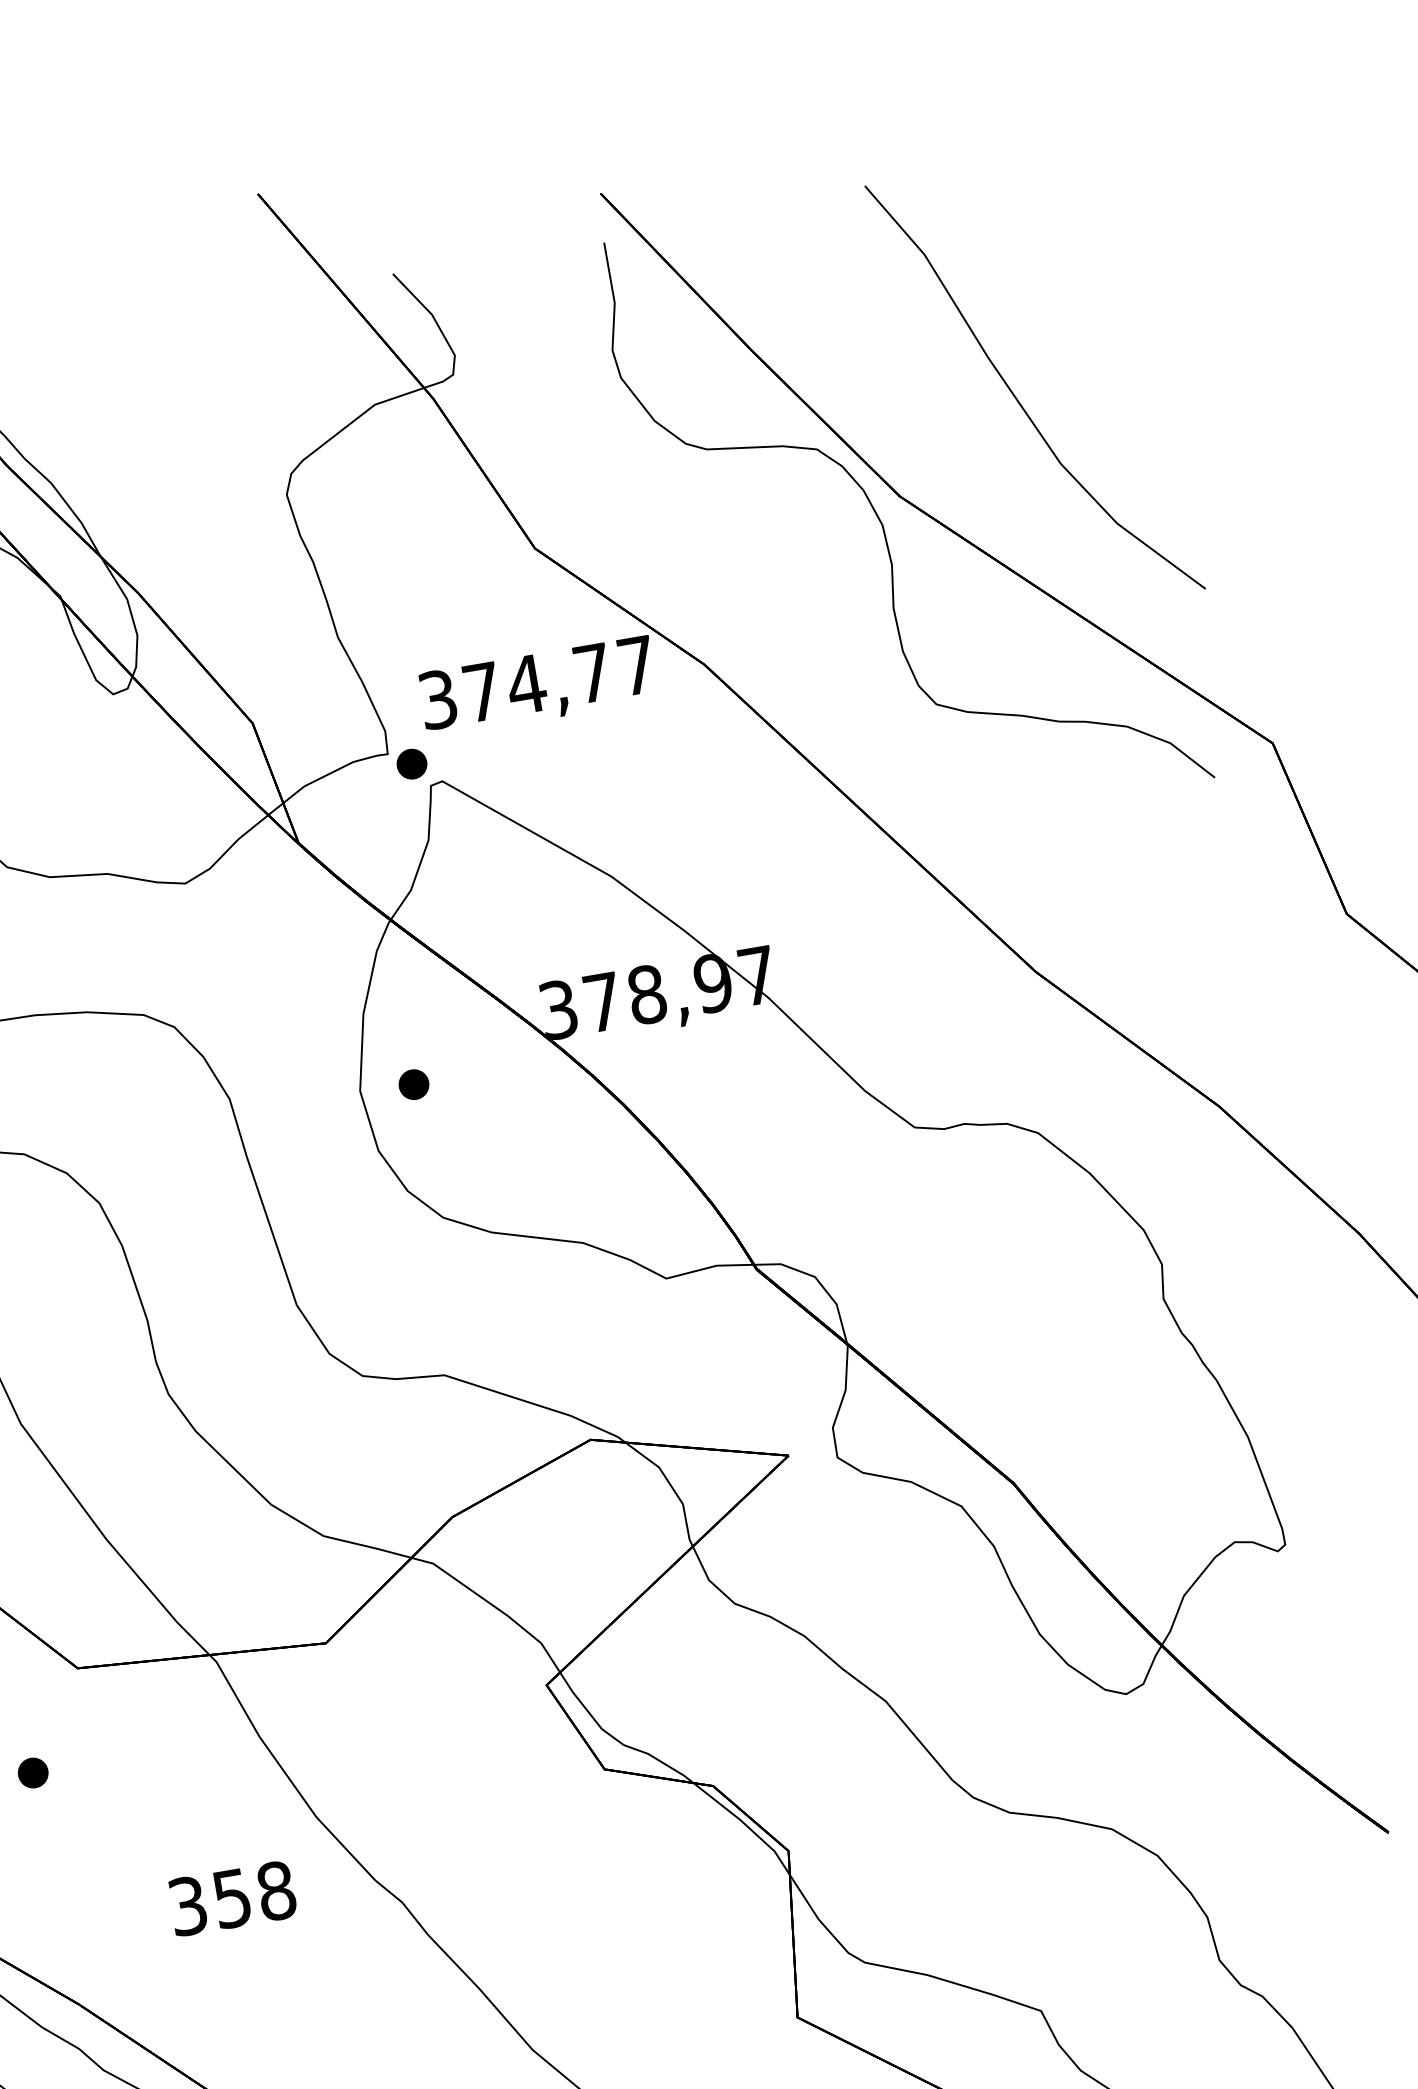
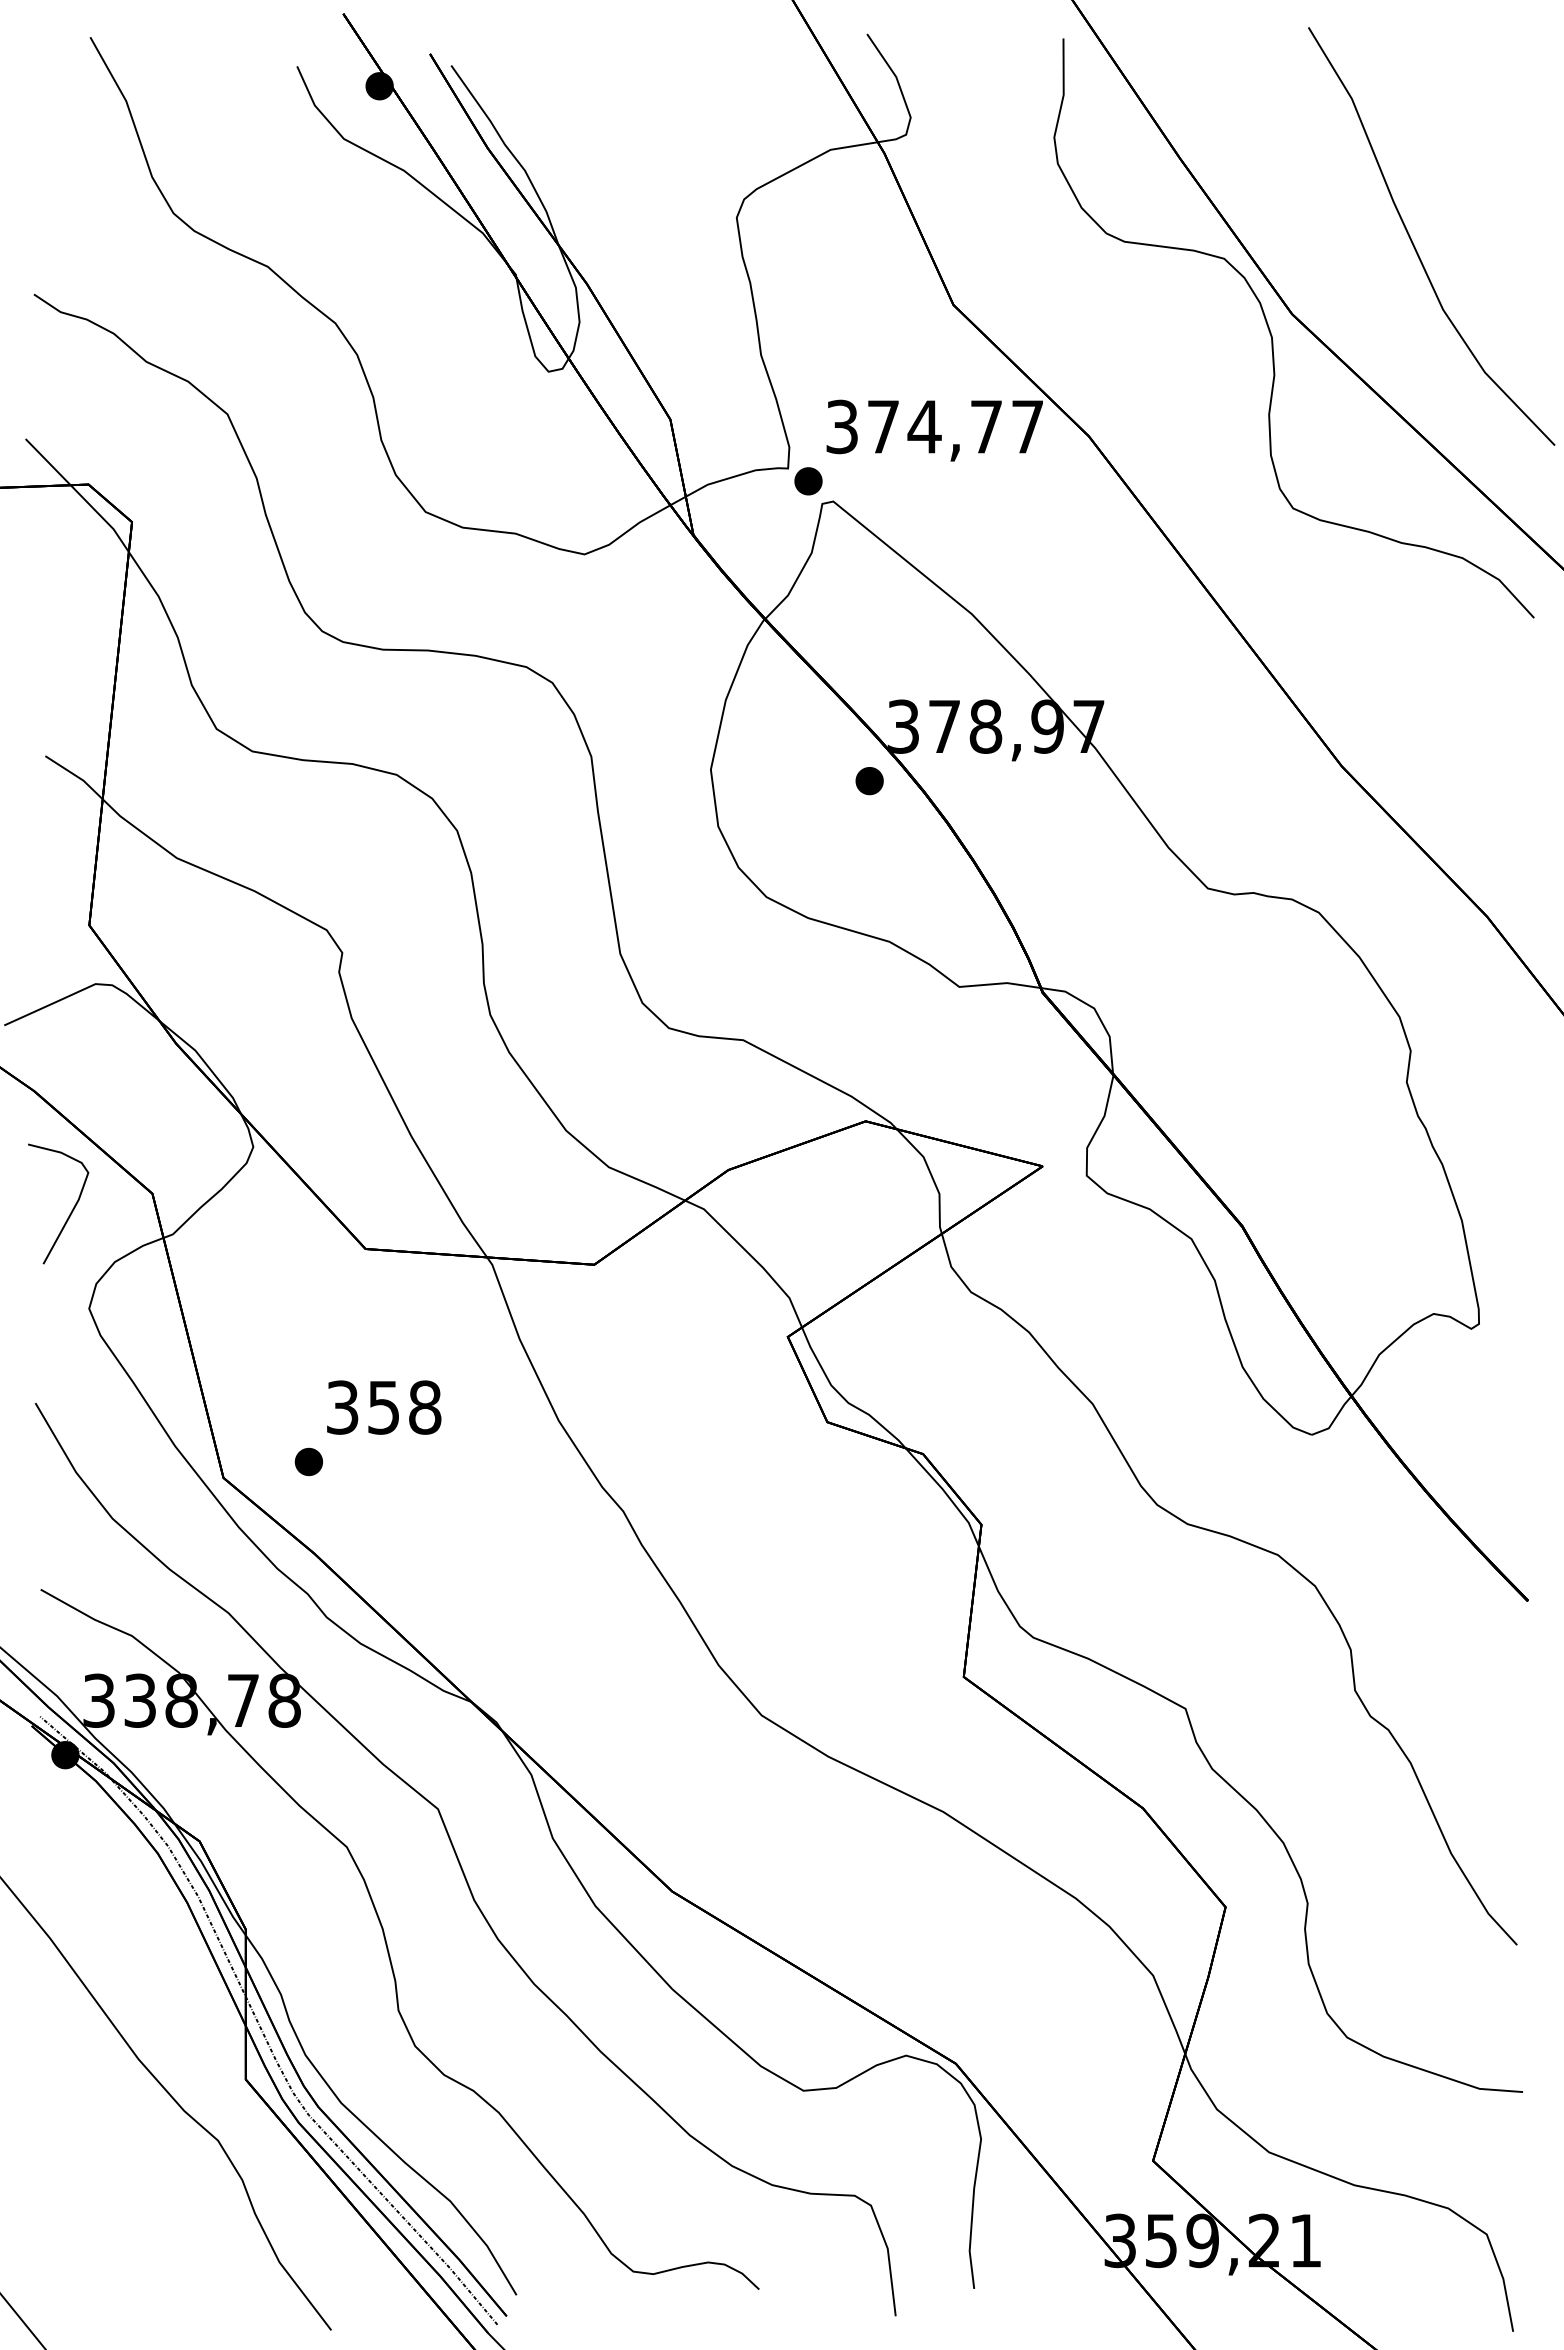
part: (413, 1085) -> (869, 781), moved
part: (32, 1772) -> (308, 1461), moved
text: (232, 1898) -> (384, 1407), moved

